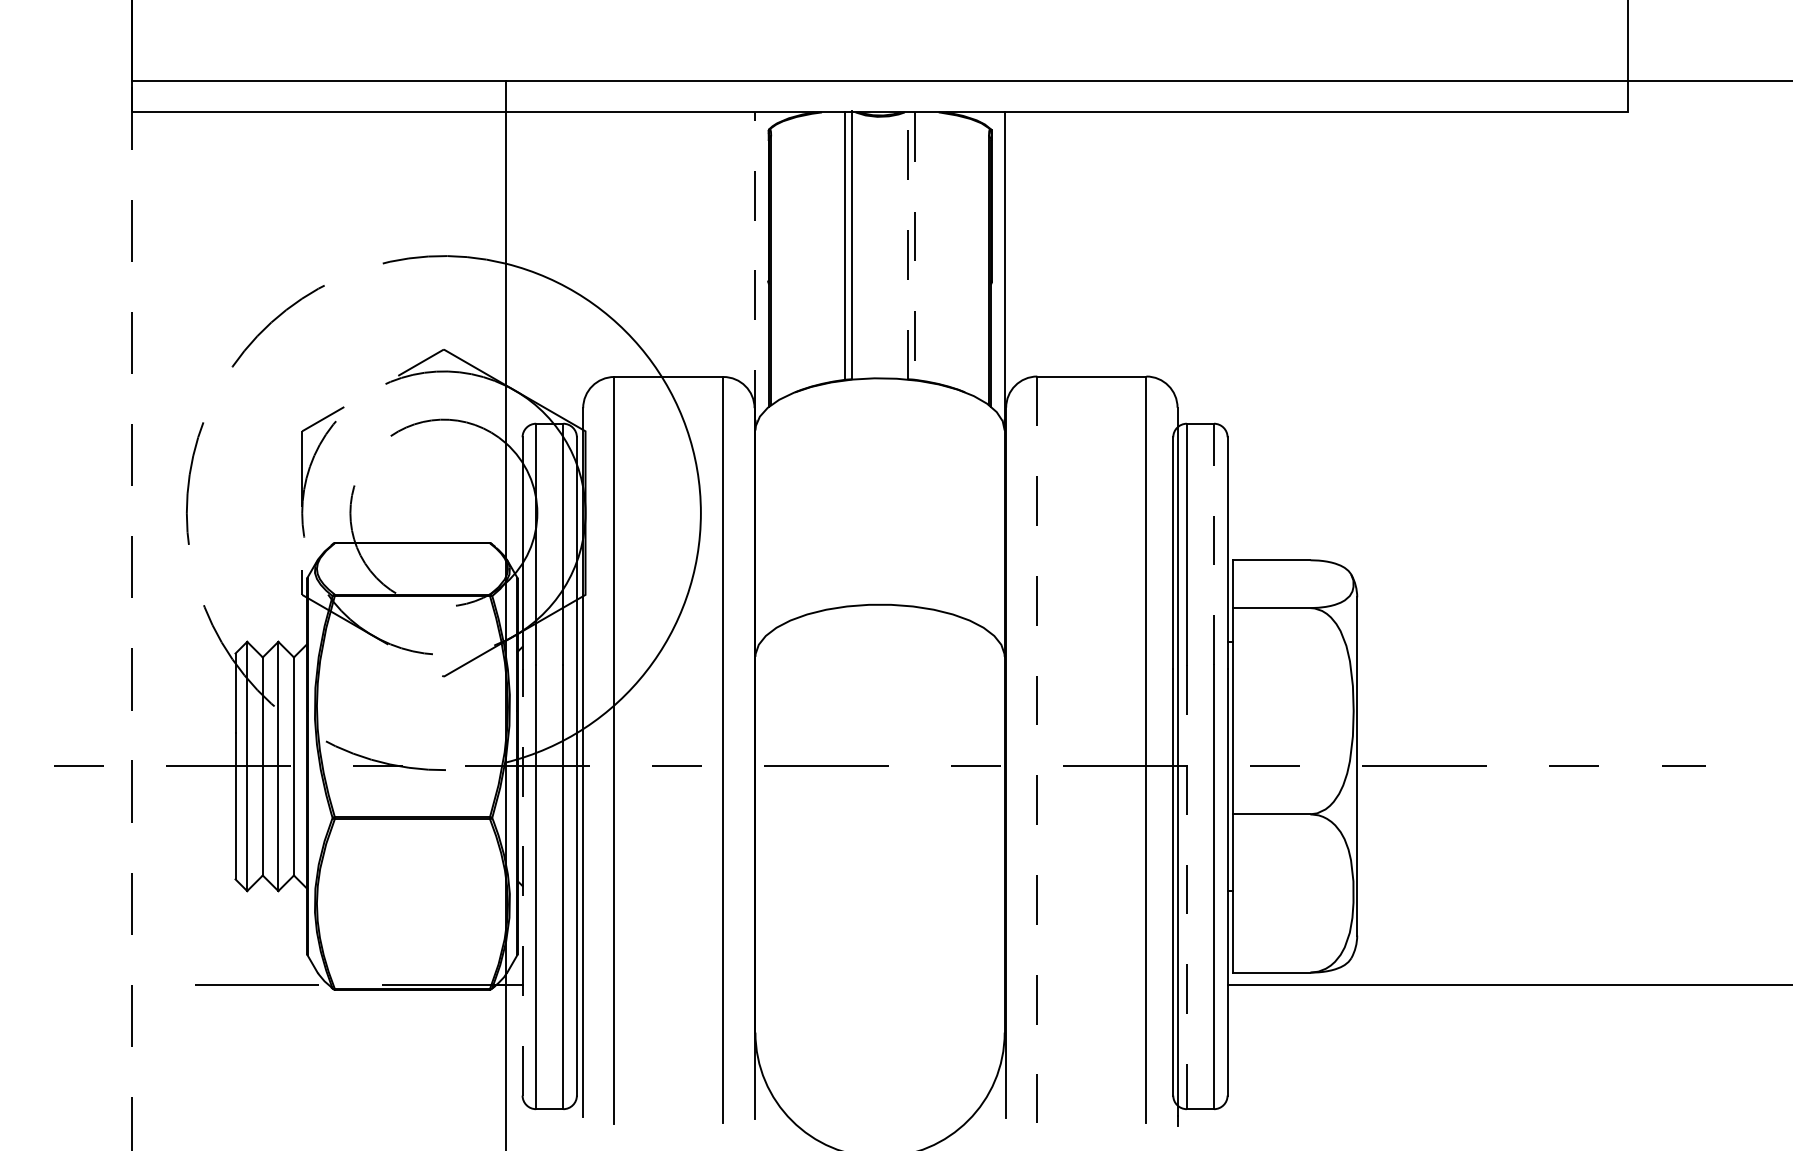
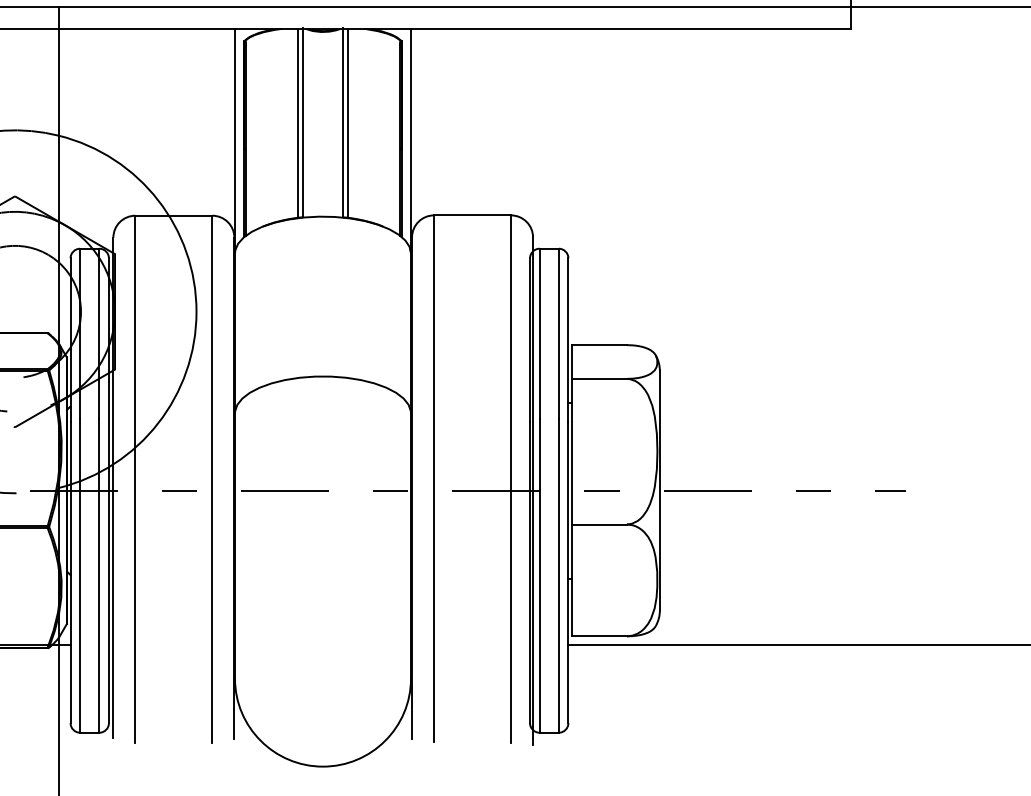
line: (907, 245) -> (342, 122), dashed -> solid
line: (914, 245) -> (347, 122), dashed -> solid
line: (755, 266) -> (235, 137), dashed -> solid
line: (1214, 544) -> (559, 334), dashed -> solid
line: (1037, 750) -> (434, 479), dashed -> solid
line: (522, 881) -> (70, 571), dashed -> solid
line: (1186, 887) -> (539, 576), dashed -> solid

